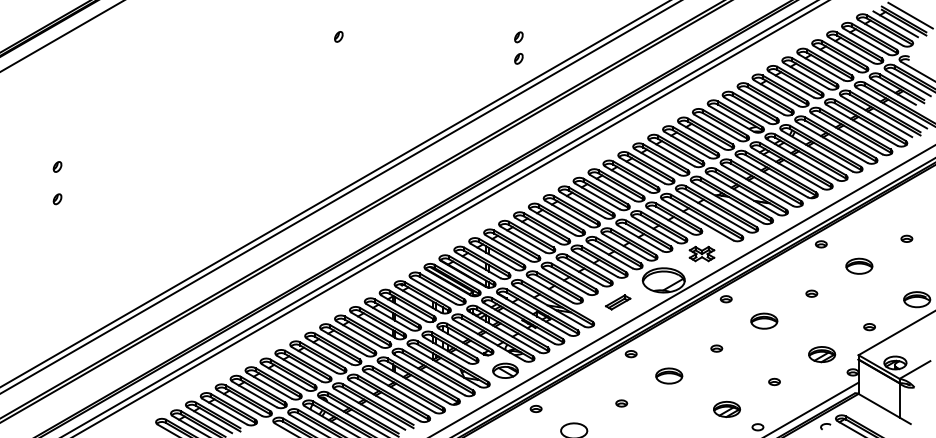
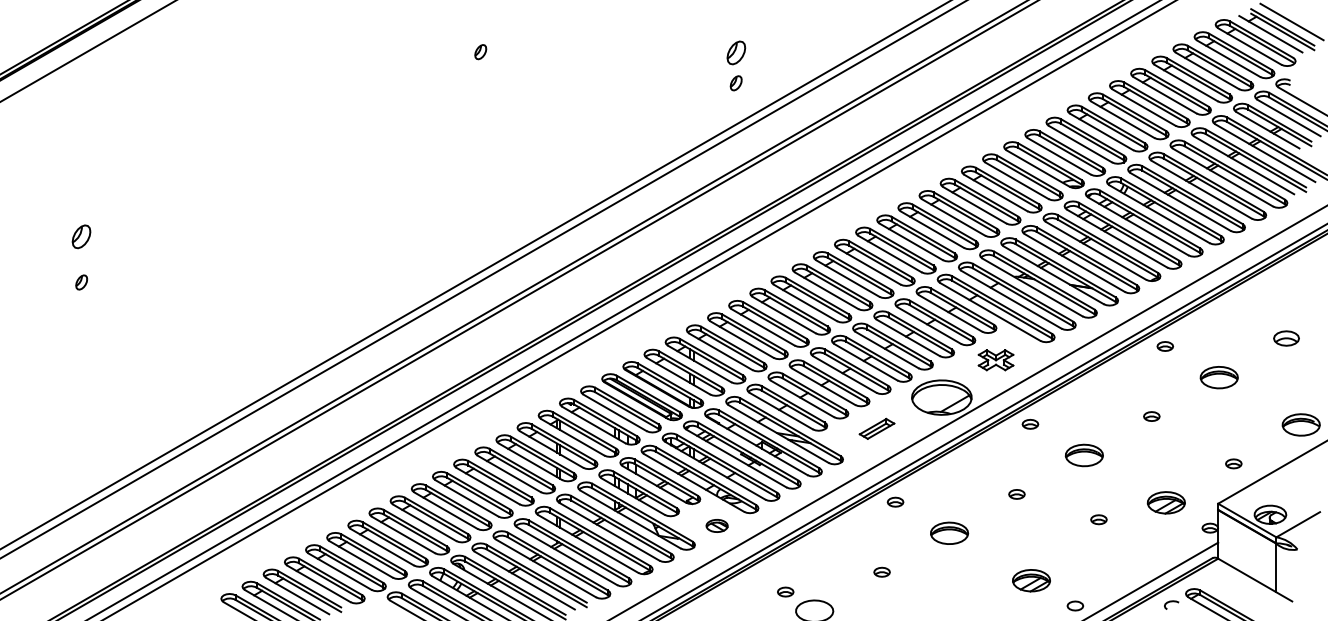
part: (518, 37) -> (735, 52), size x1.6
part: (57, 166) -> (81, 236), size x1.6
part: (906, 238) -> (1286, 338), size x1.6
part: (505, 370) -> (716, 525), size x0.6
part: (774, 381) -> (1098, 519), moved
part: (536, 408) -> (785, 591), moved

